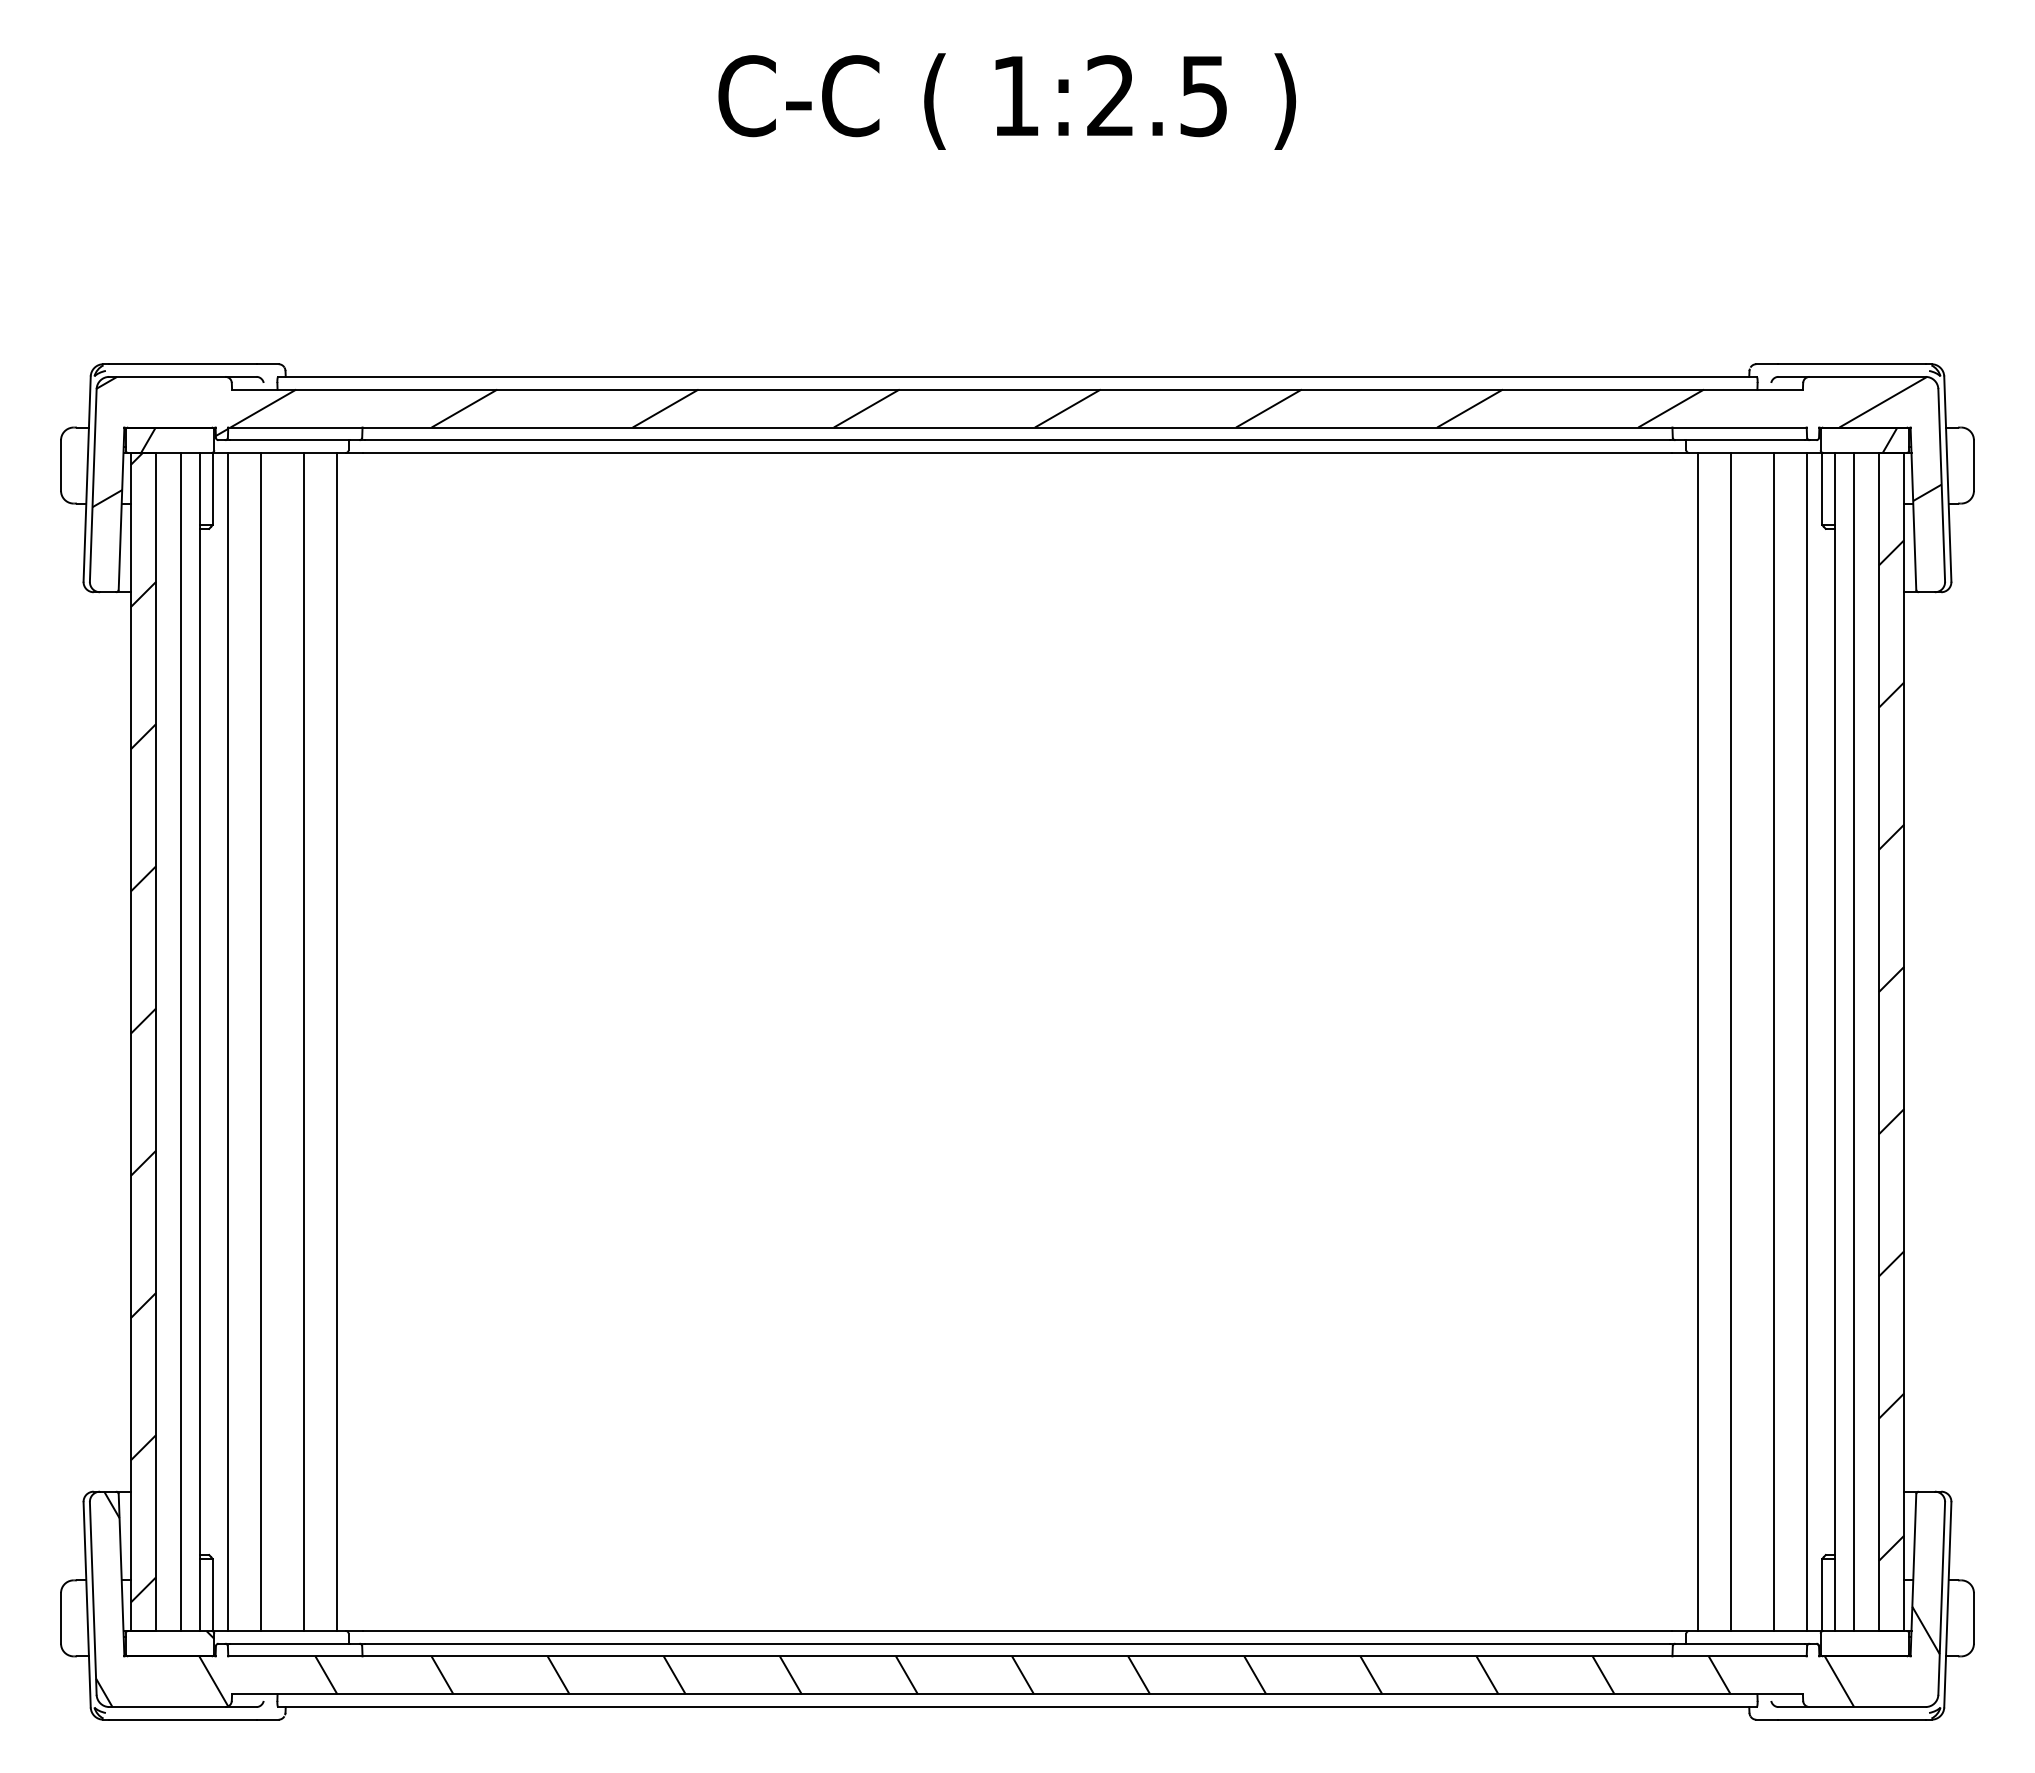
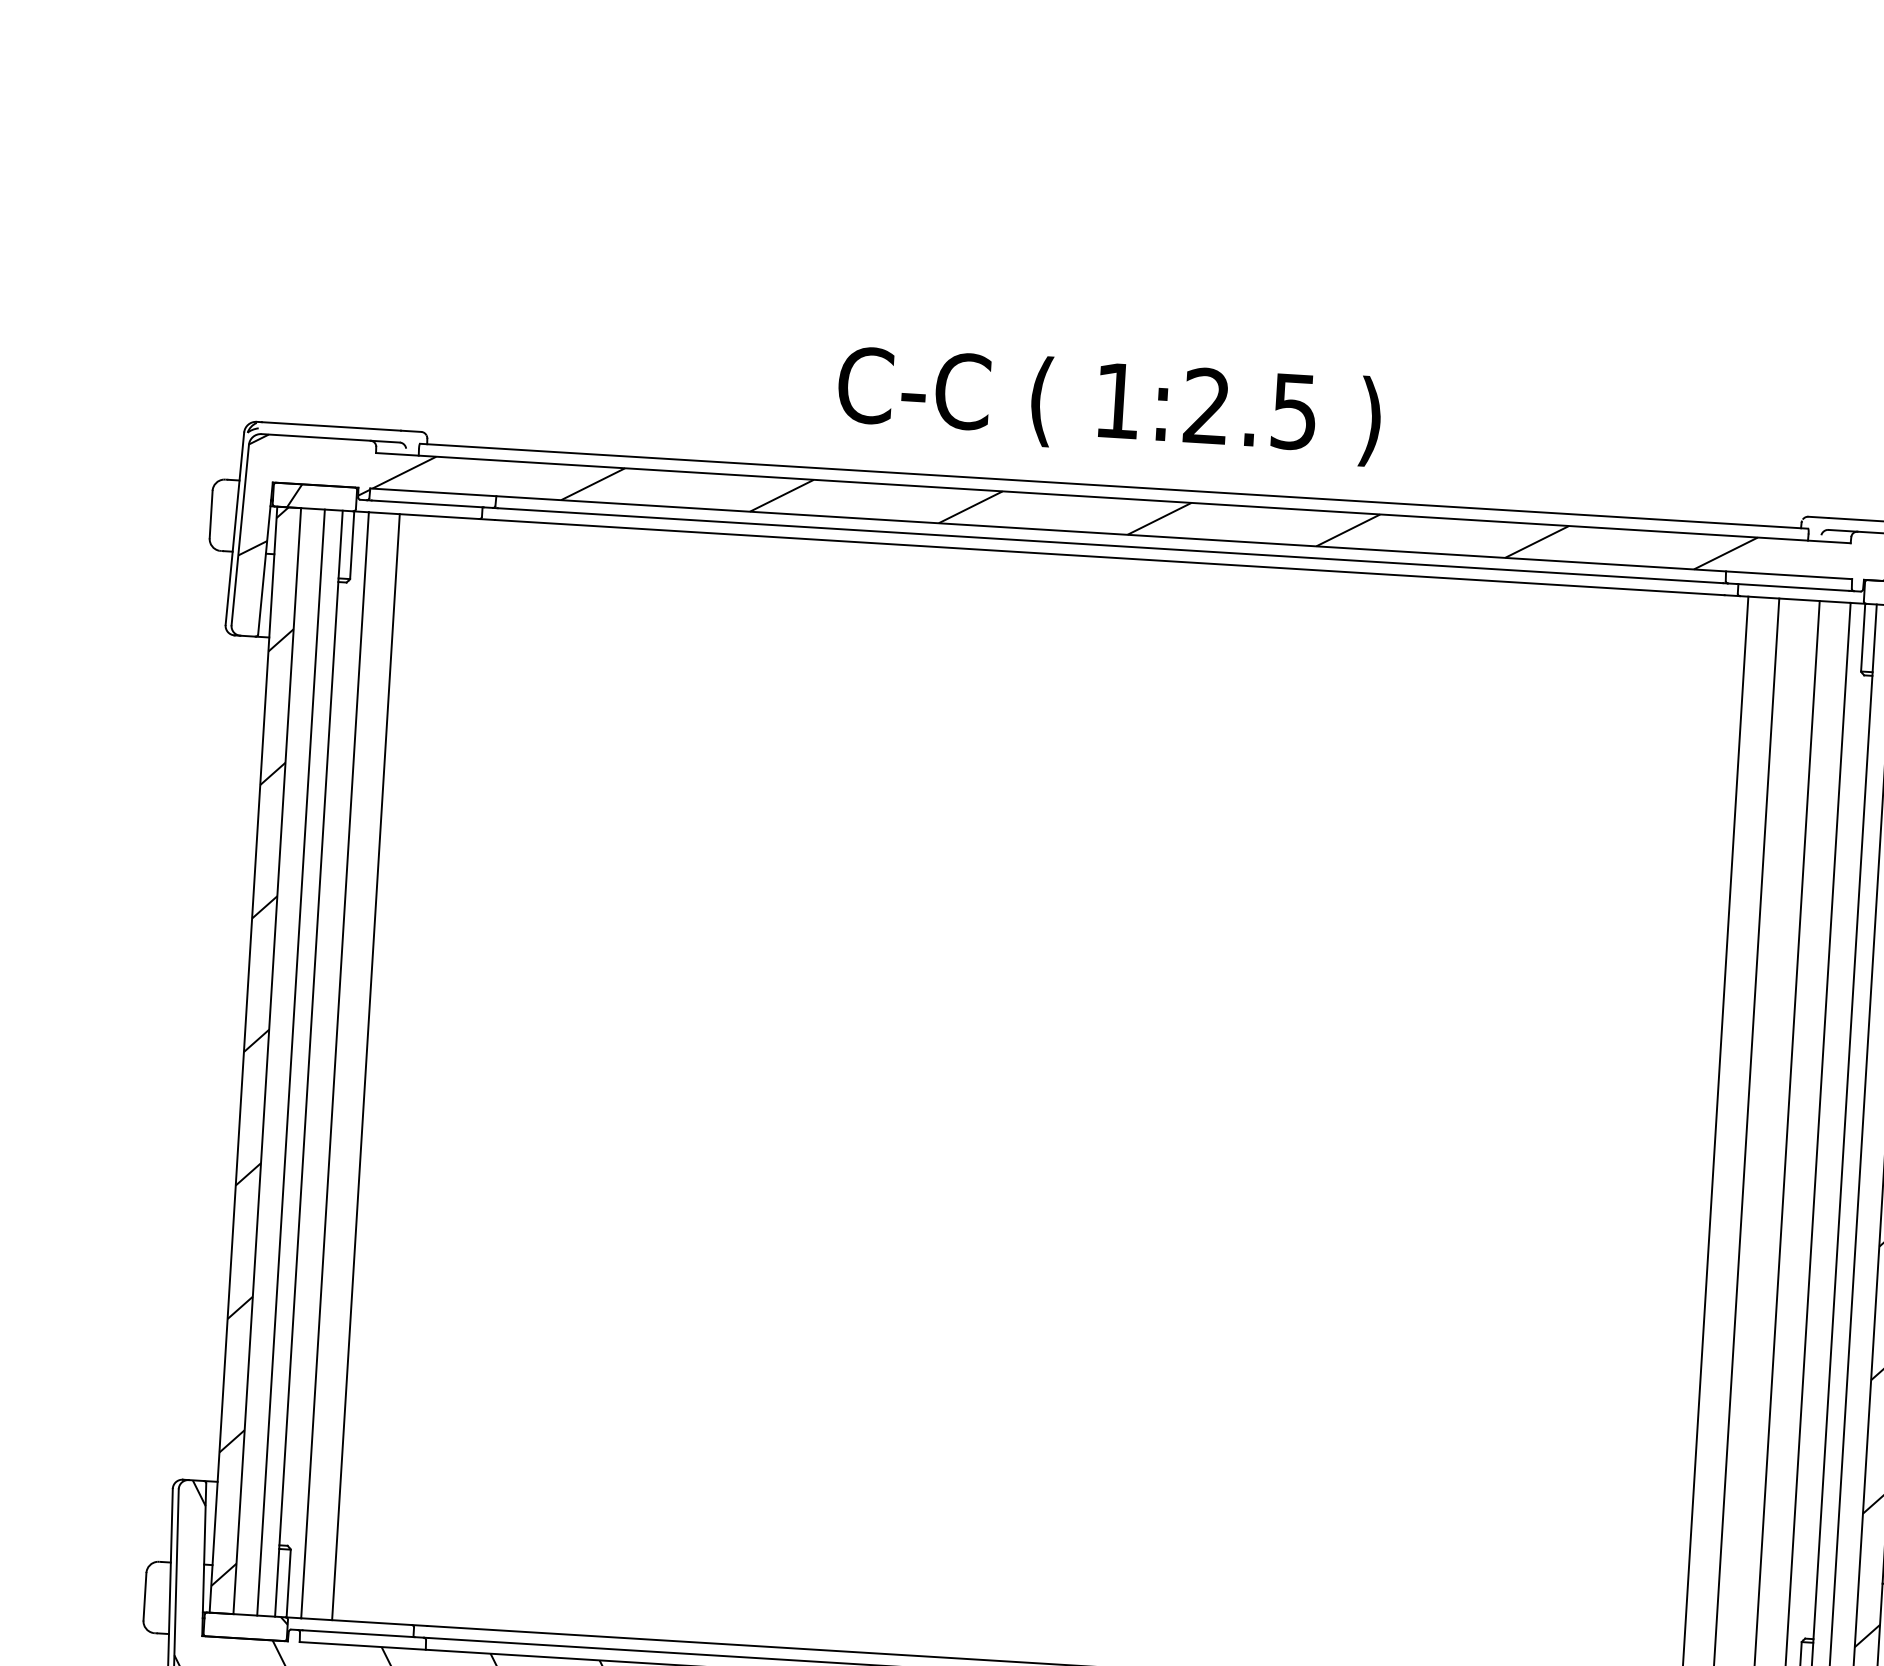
text: (1006, 101) -> (1108, 405), moved
line: (304, 1041) -> (406, 1069), removed
line: (337, 1041) -> (437, 1071), removed

